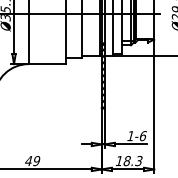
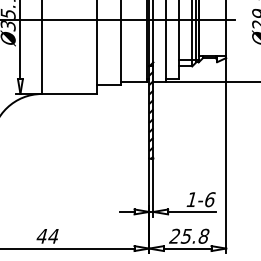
text: (36, 161) -> (53, 236), 49 -> 44
text: (128, 161) -> (188, 236), 18.3 -> 25.8

